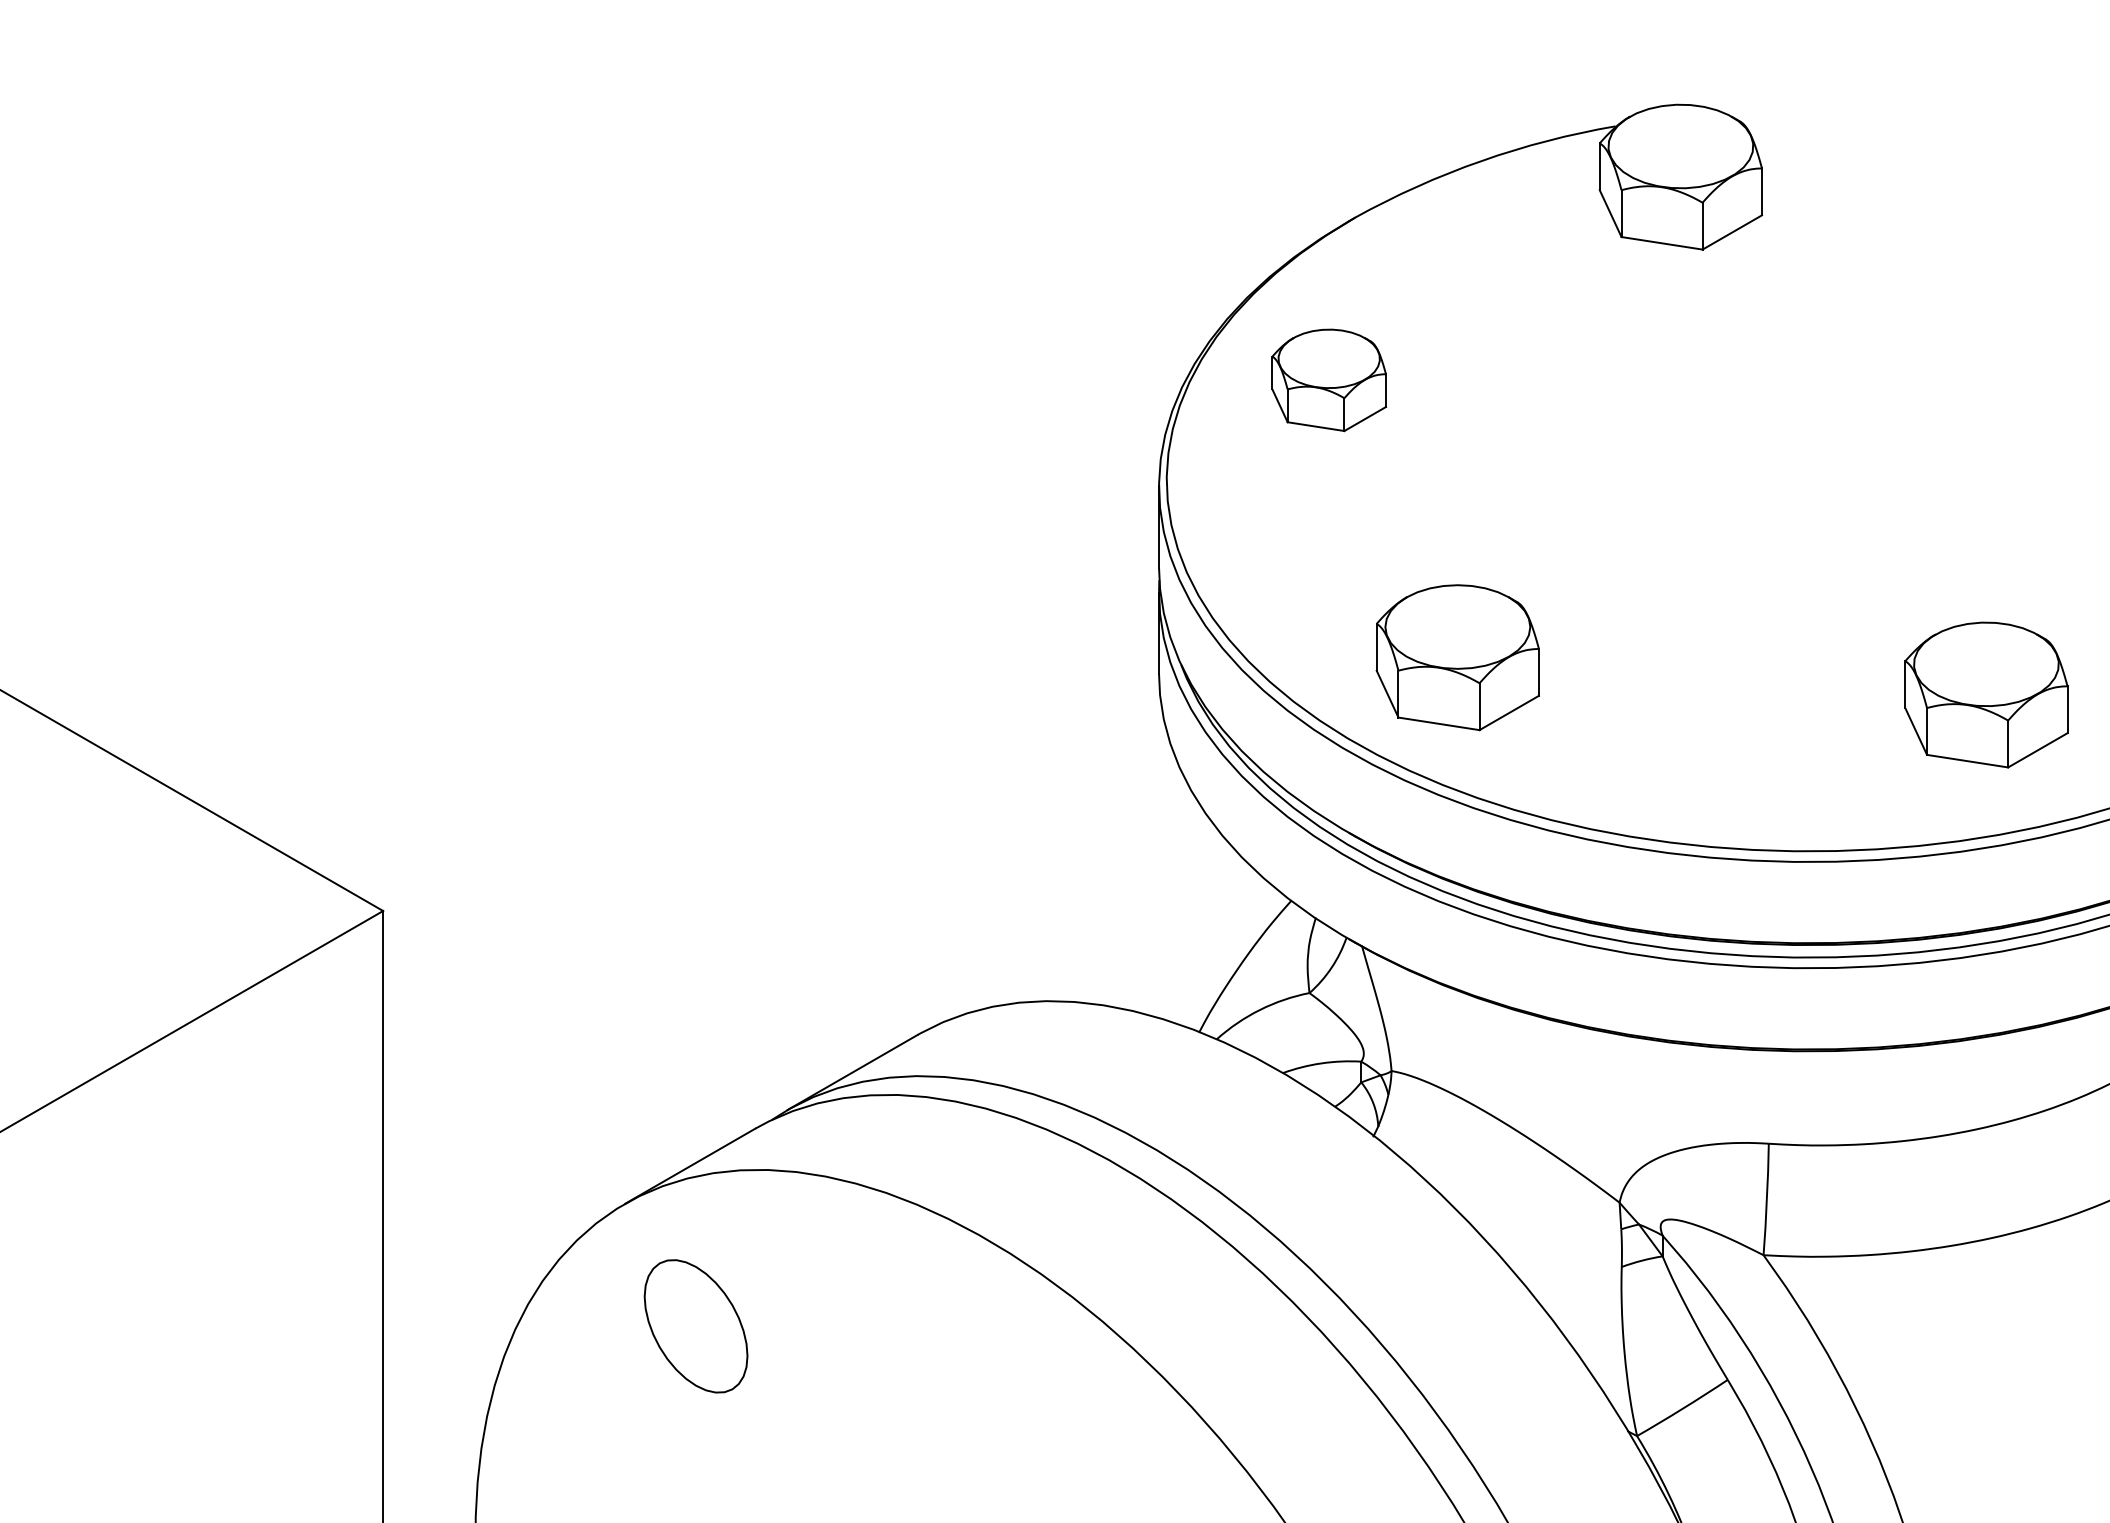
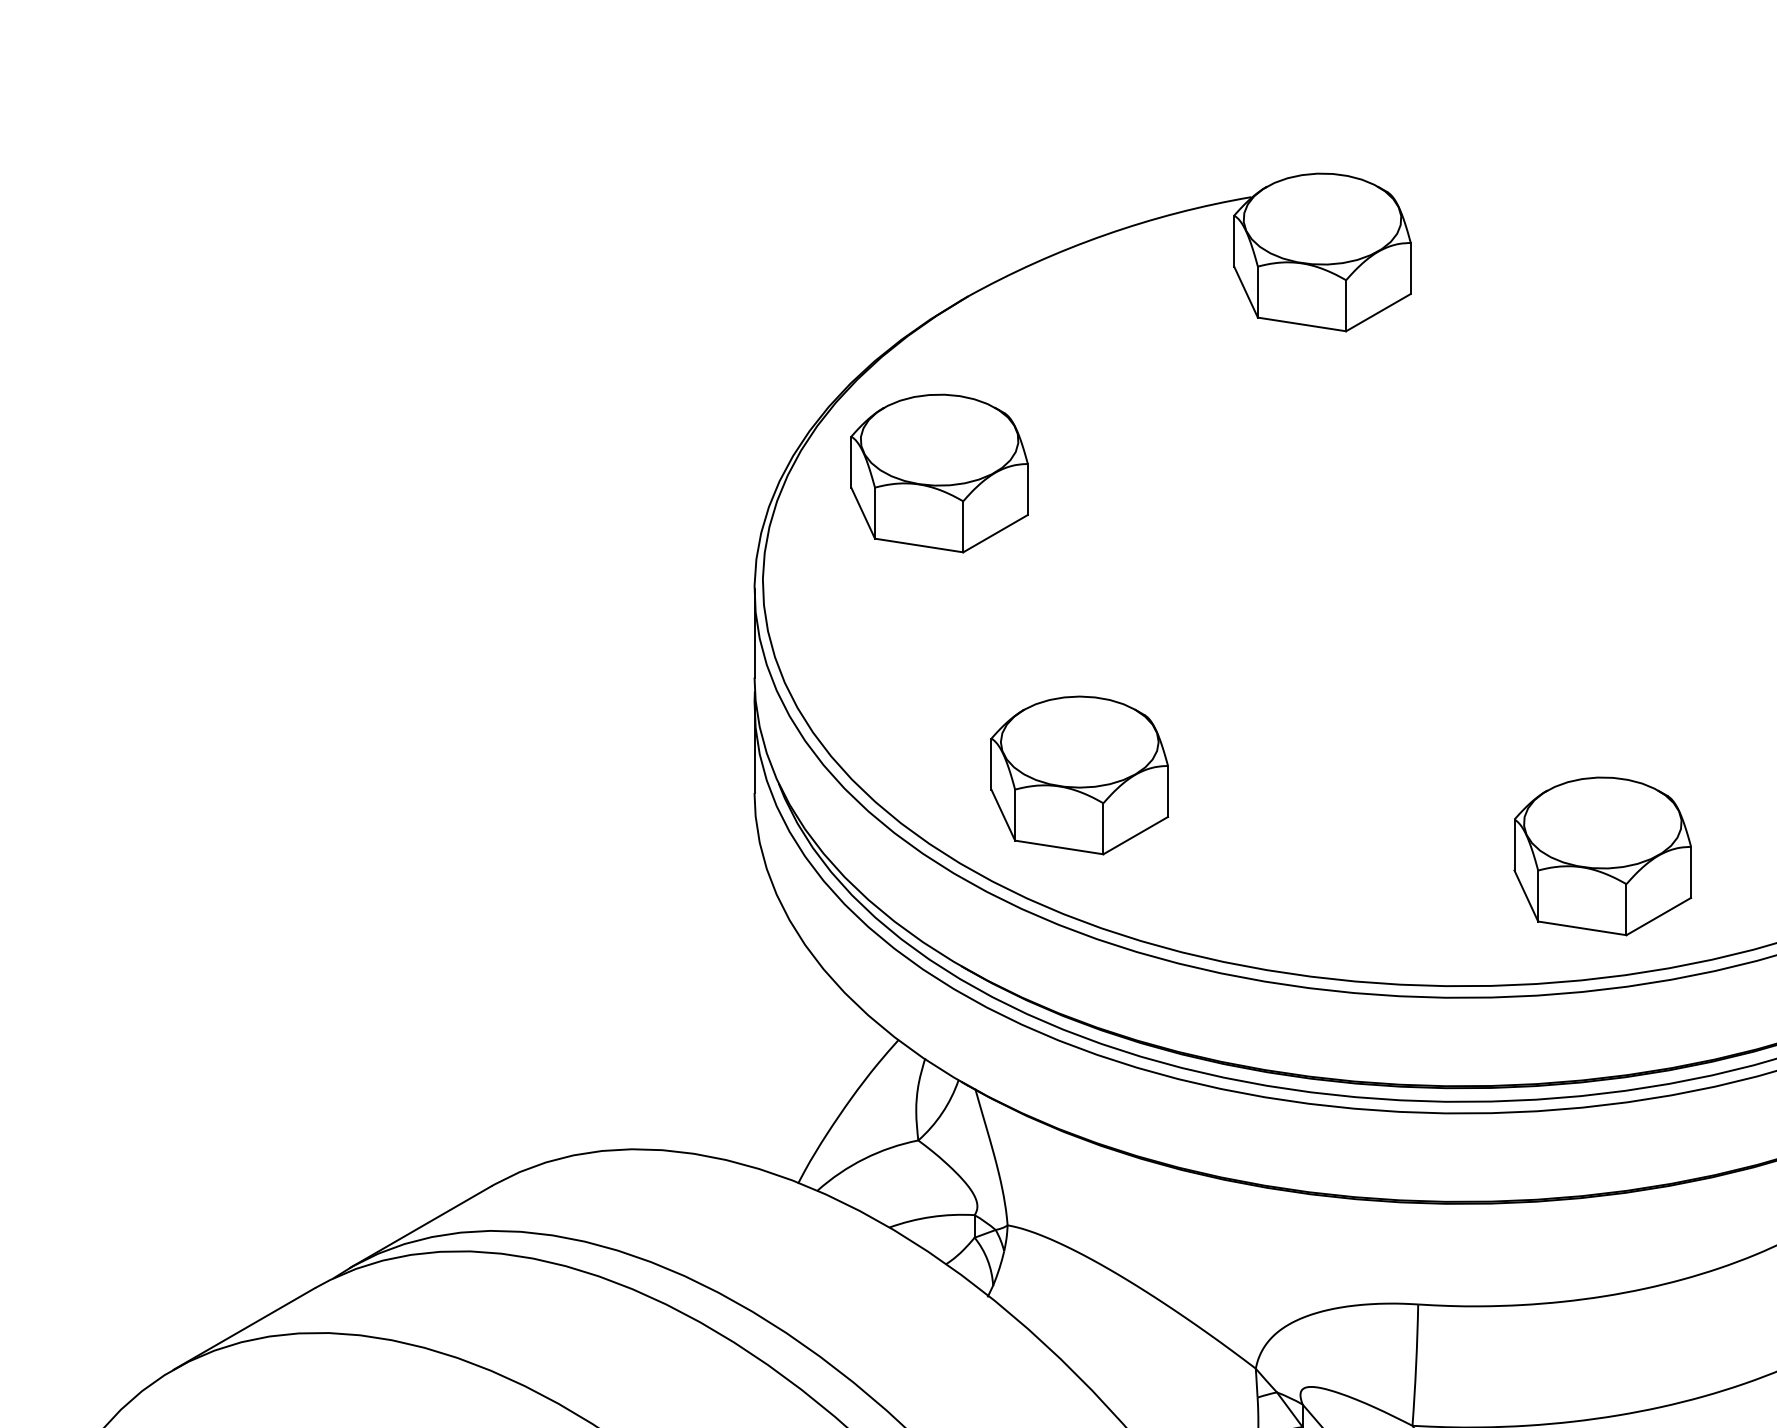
part: (1329, 380) -> (940, 473), size x1.43
part: (1986, 694) -> (1602, 855), moved

